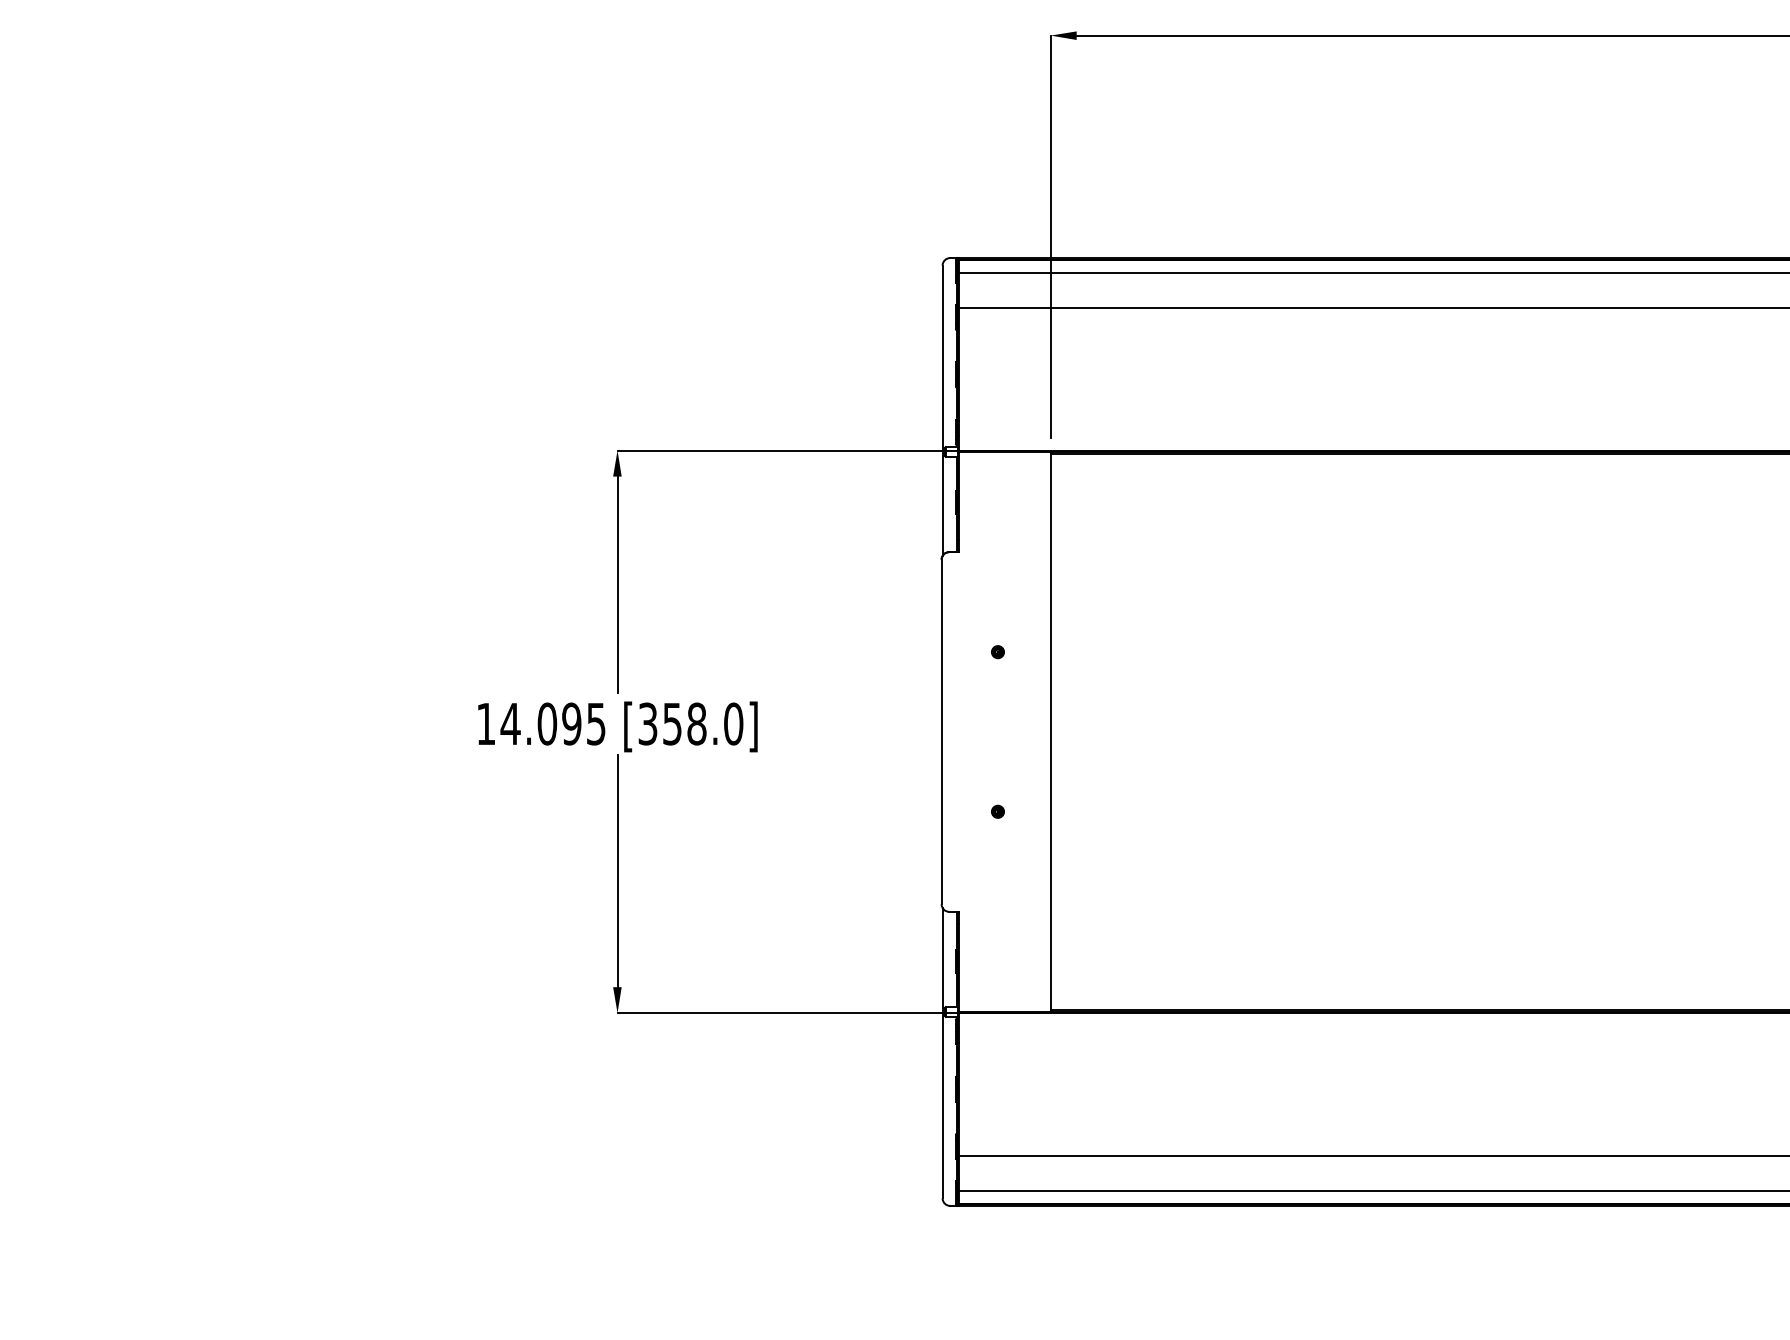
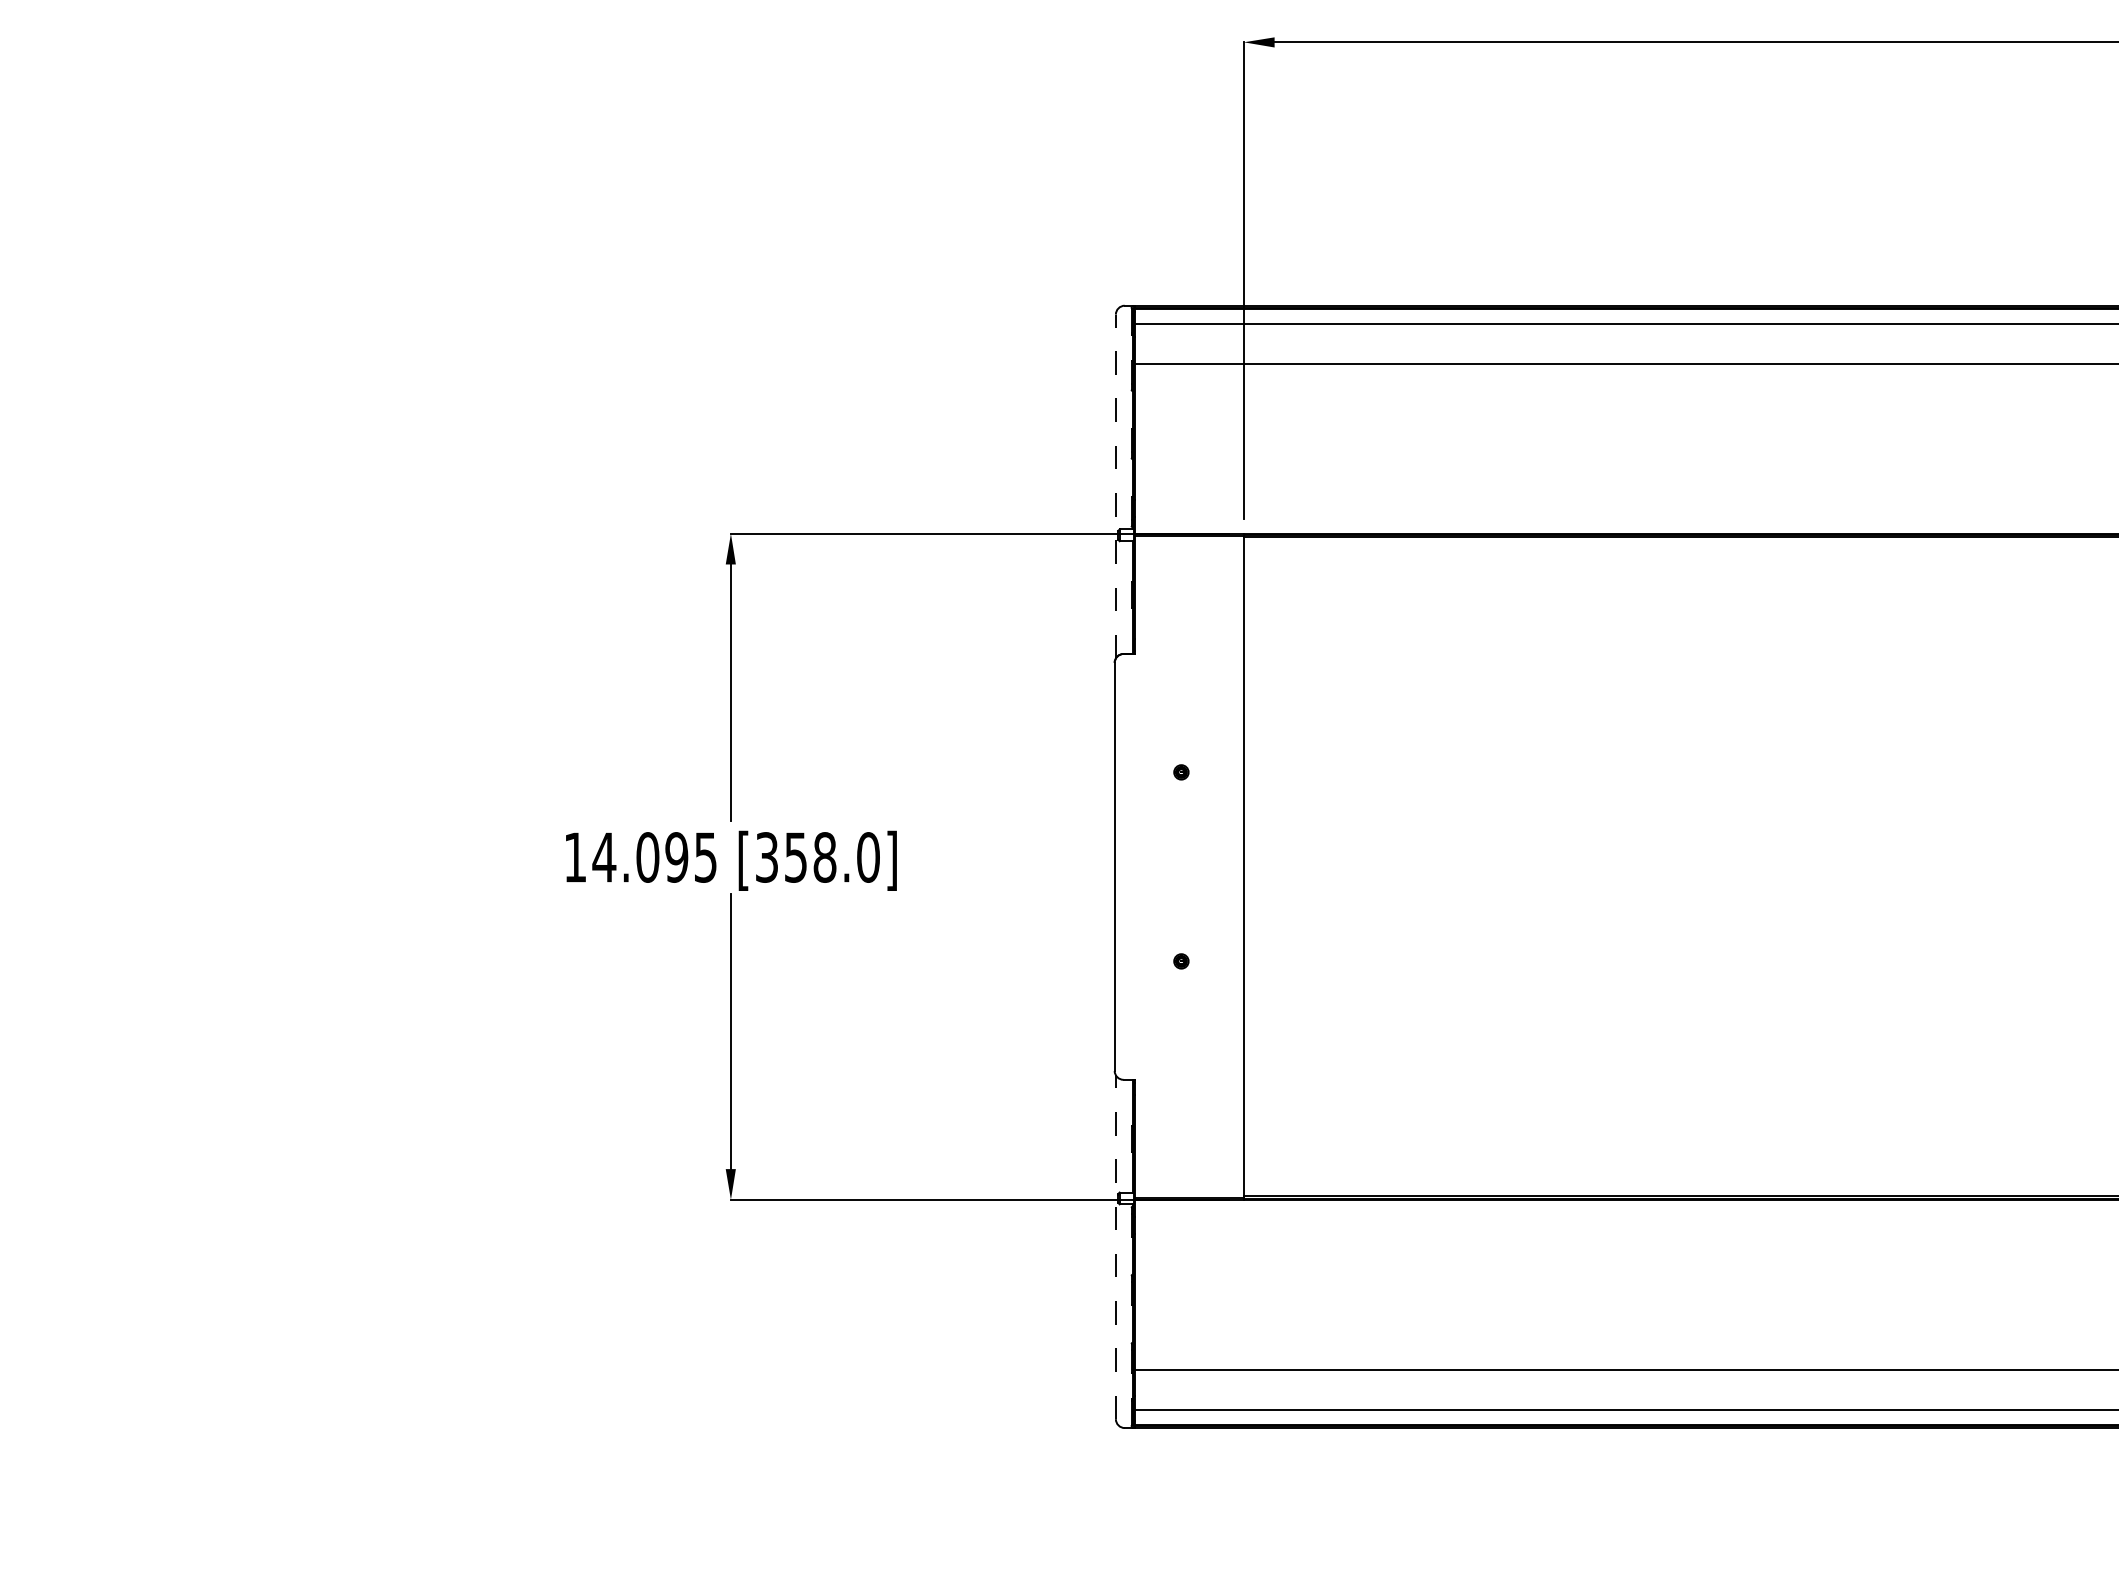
line: (942, 410) -> (1115, 486), solid -> dashed
line: (942, 1052) -> (1115, 1246), solid -> dashed

